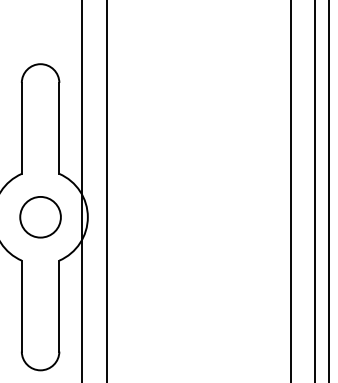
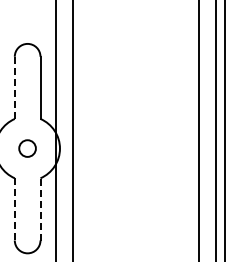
line: (21, 129) -> (14, 88), solid -> dashed
circle: (40, 217) -> (27, 148), size x0.6
line: (59, 304) -> (40, 208), solid -> dashed
line: (21, 306) -> (14, 209), solid -> dashed

